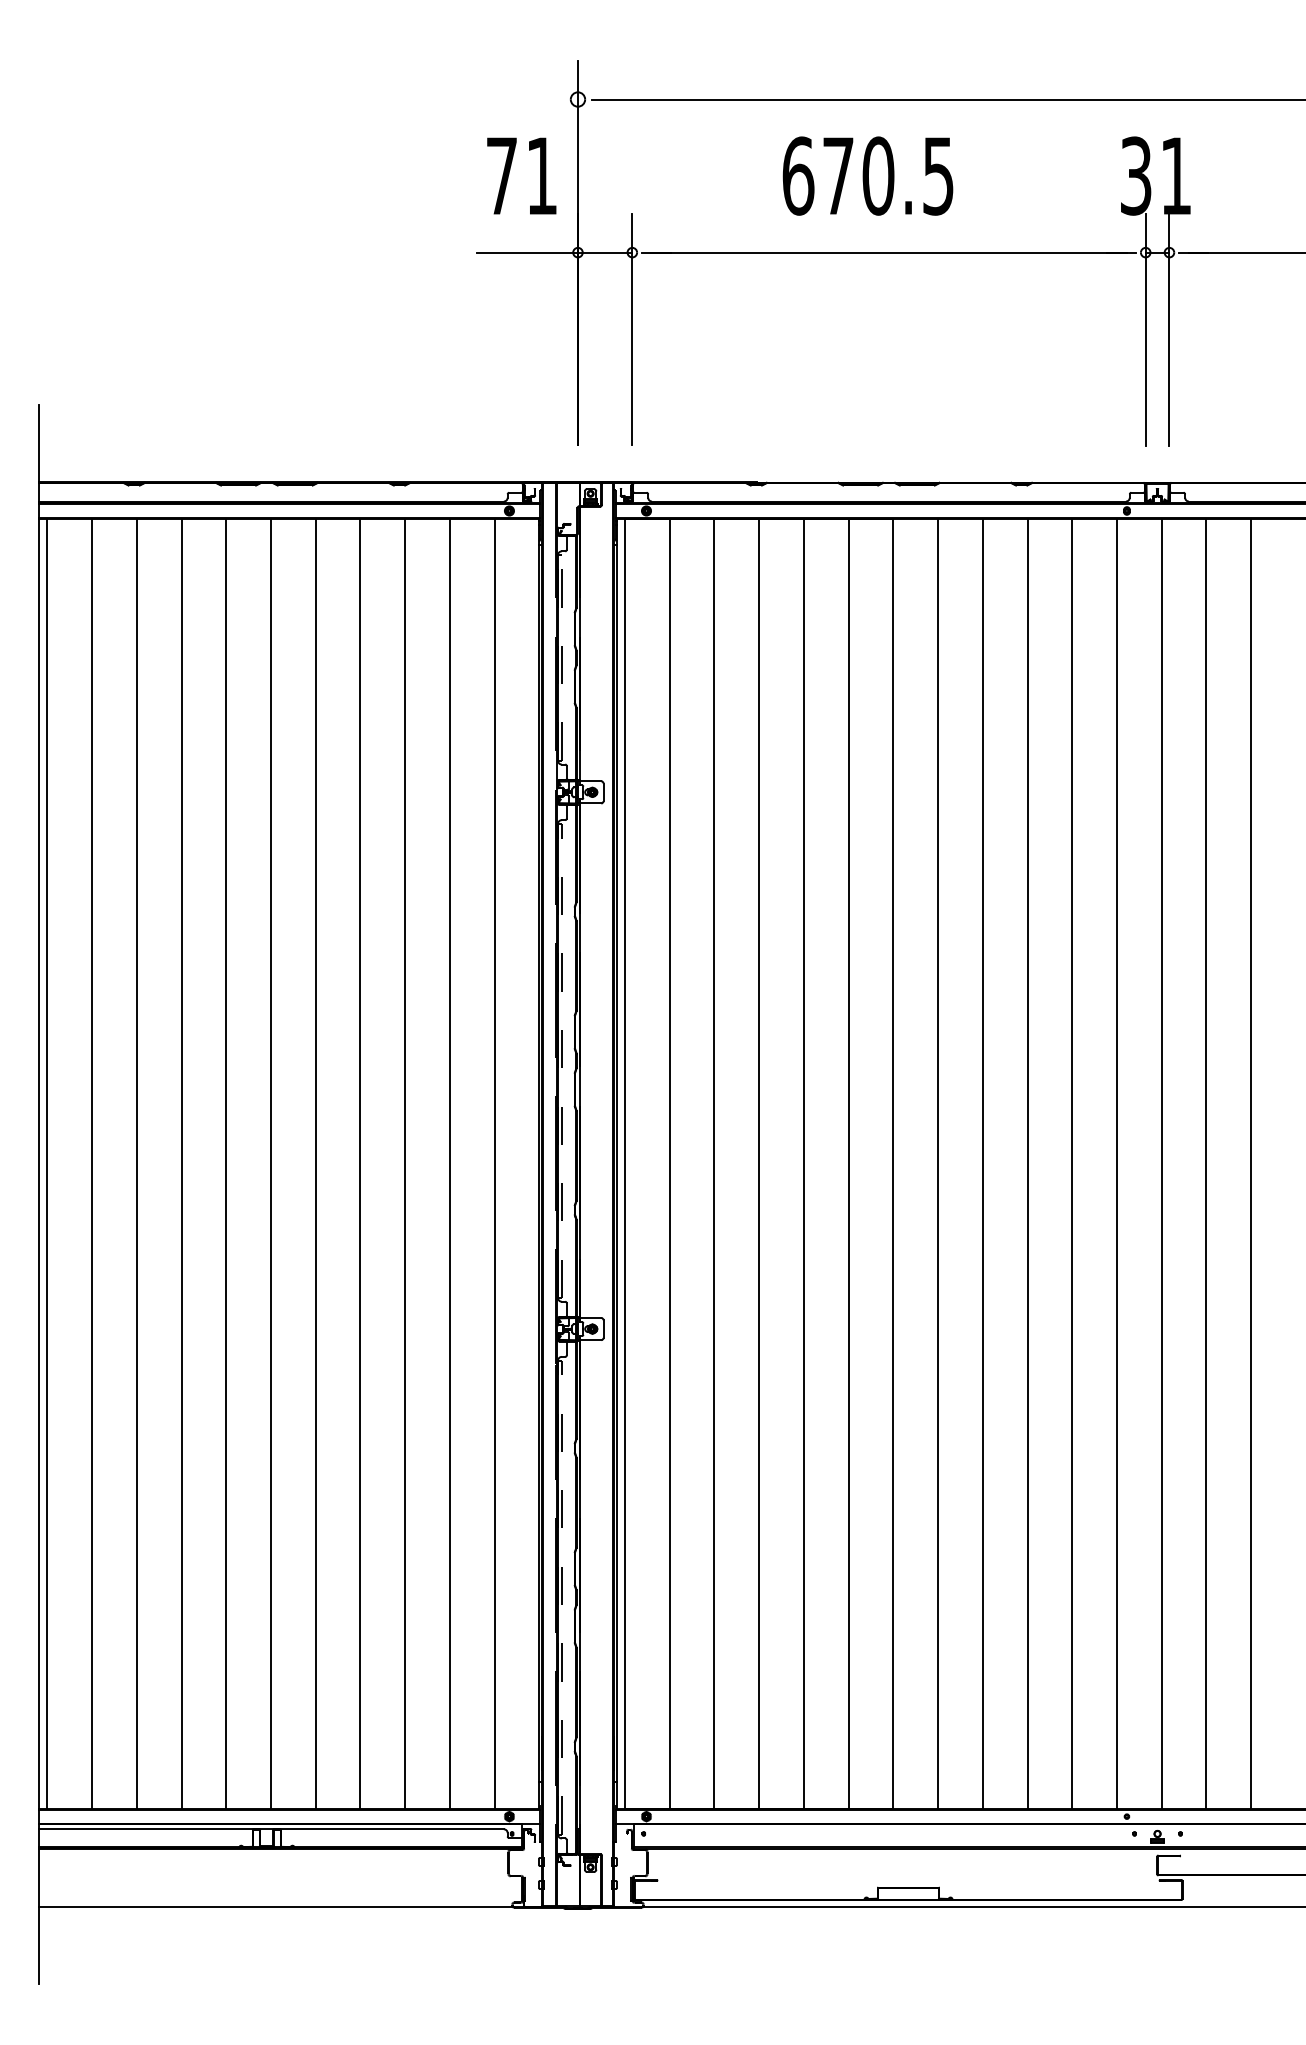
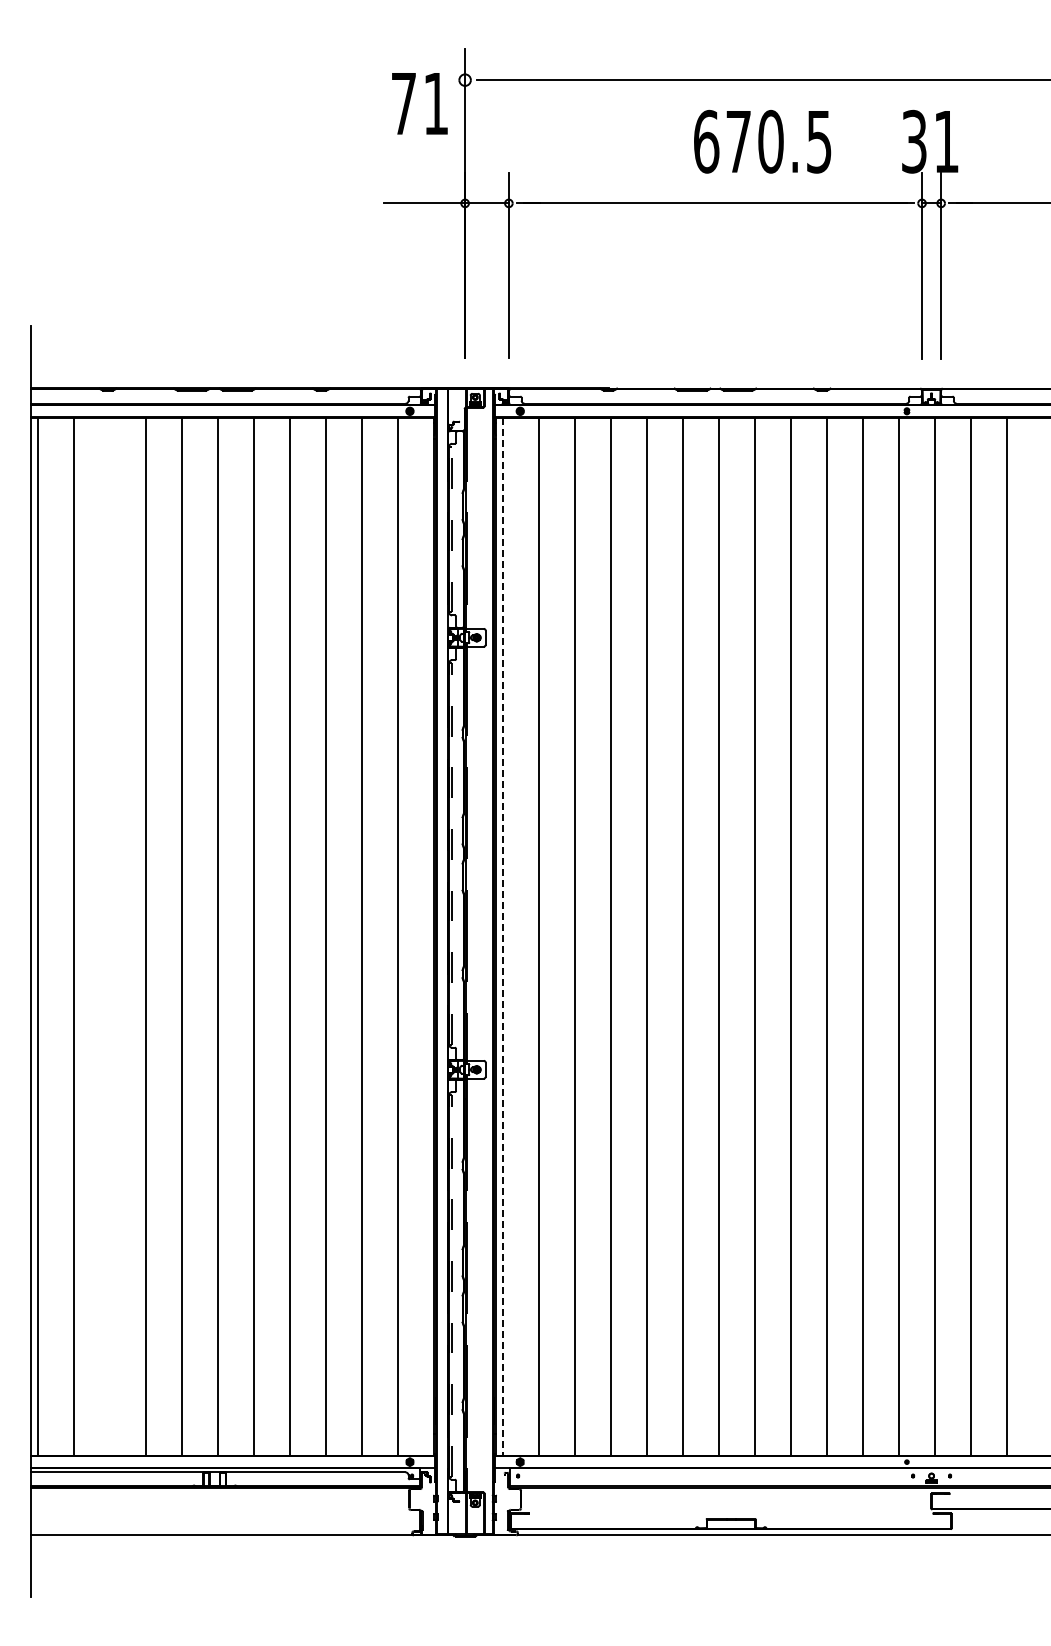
text: (521, 175) -> (419, 103), moved
text: (867, 175) -> (762, 141), moved
line: (137, 1163) -> (110, 936), removed
line: (624, 1164) -> (502, 937), solid -> dashed

